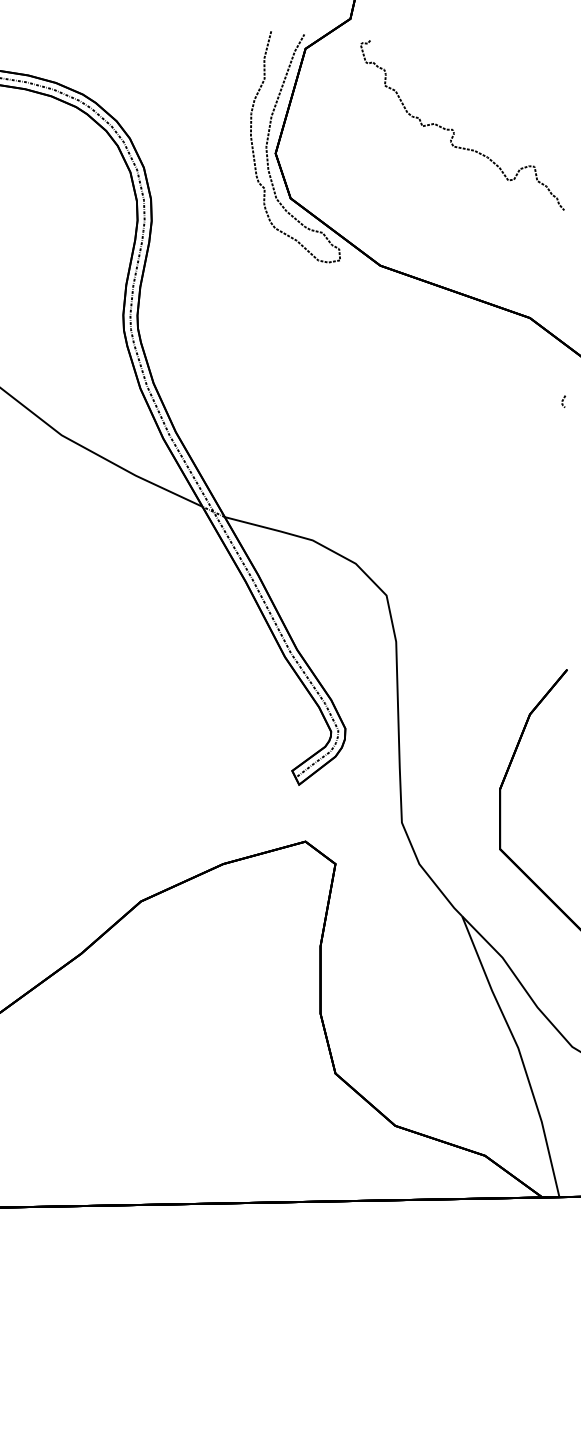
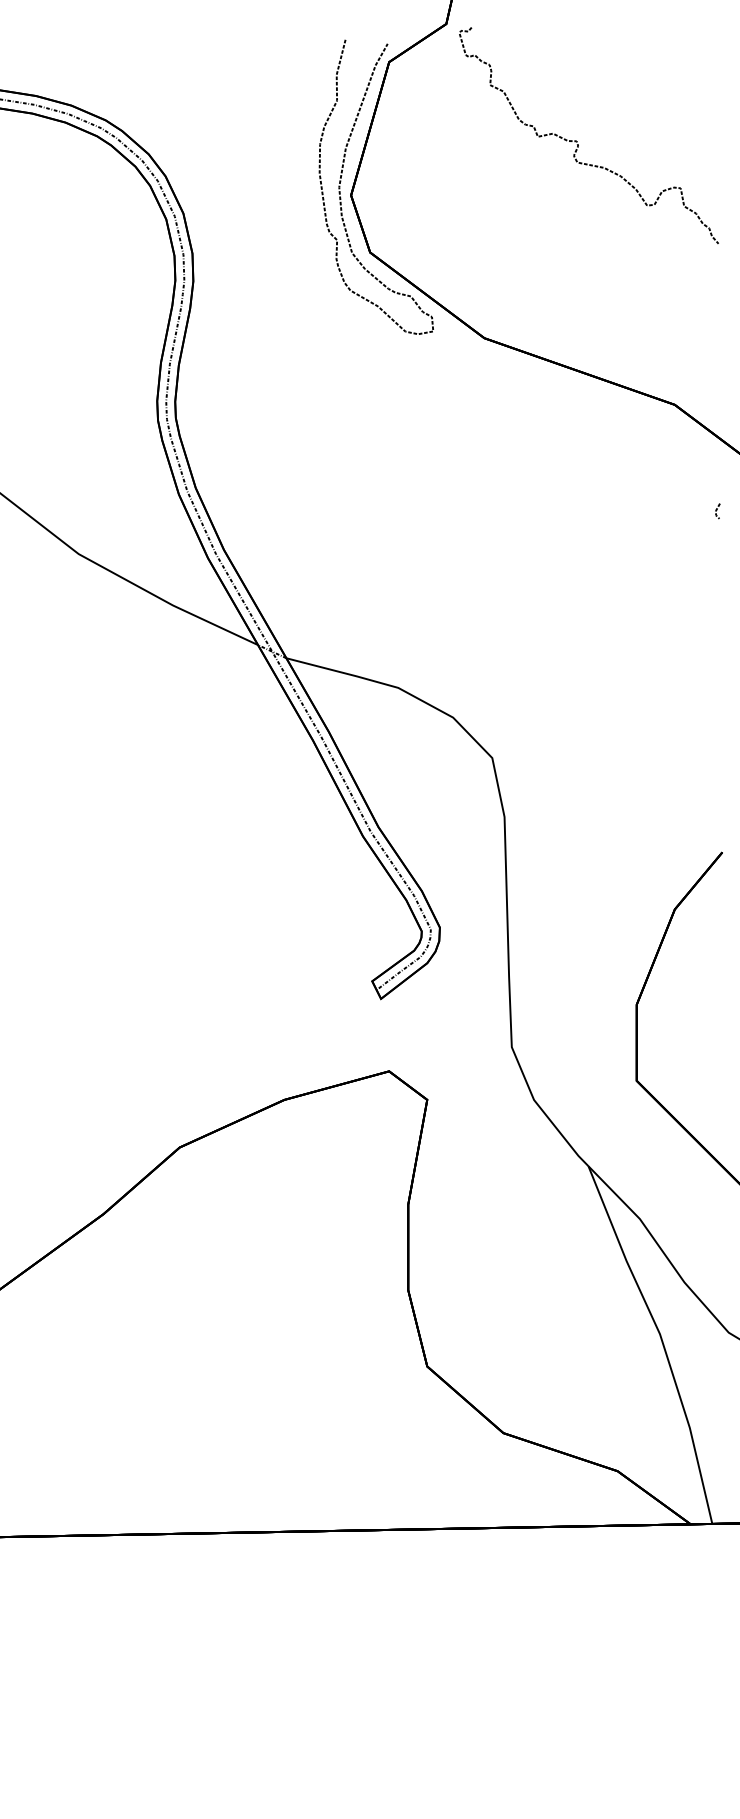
curve: (453, 130) -> (577, 141), moved

